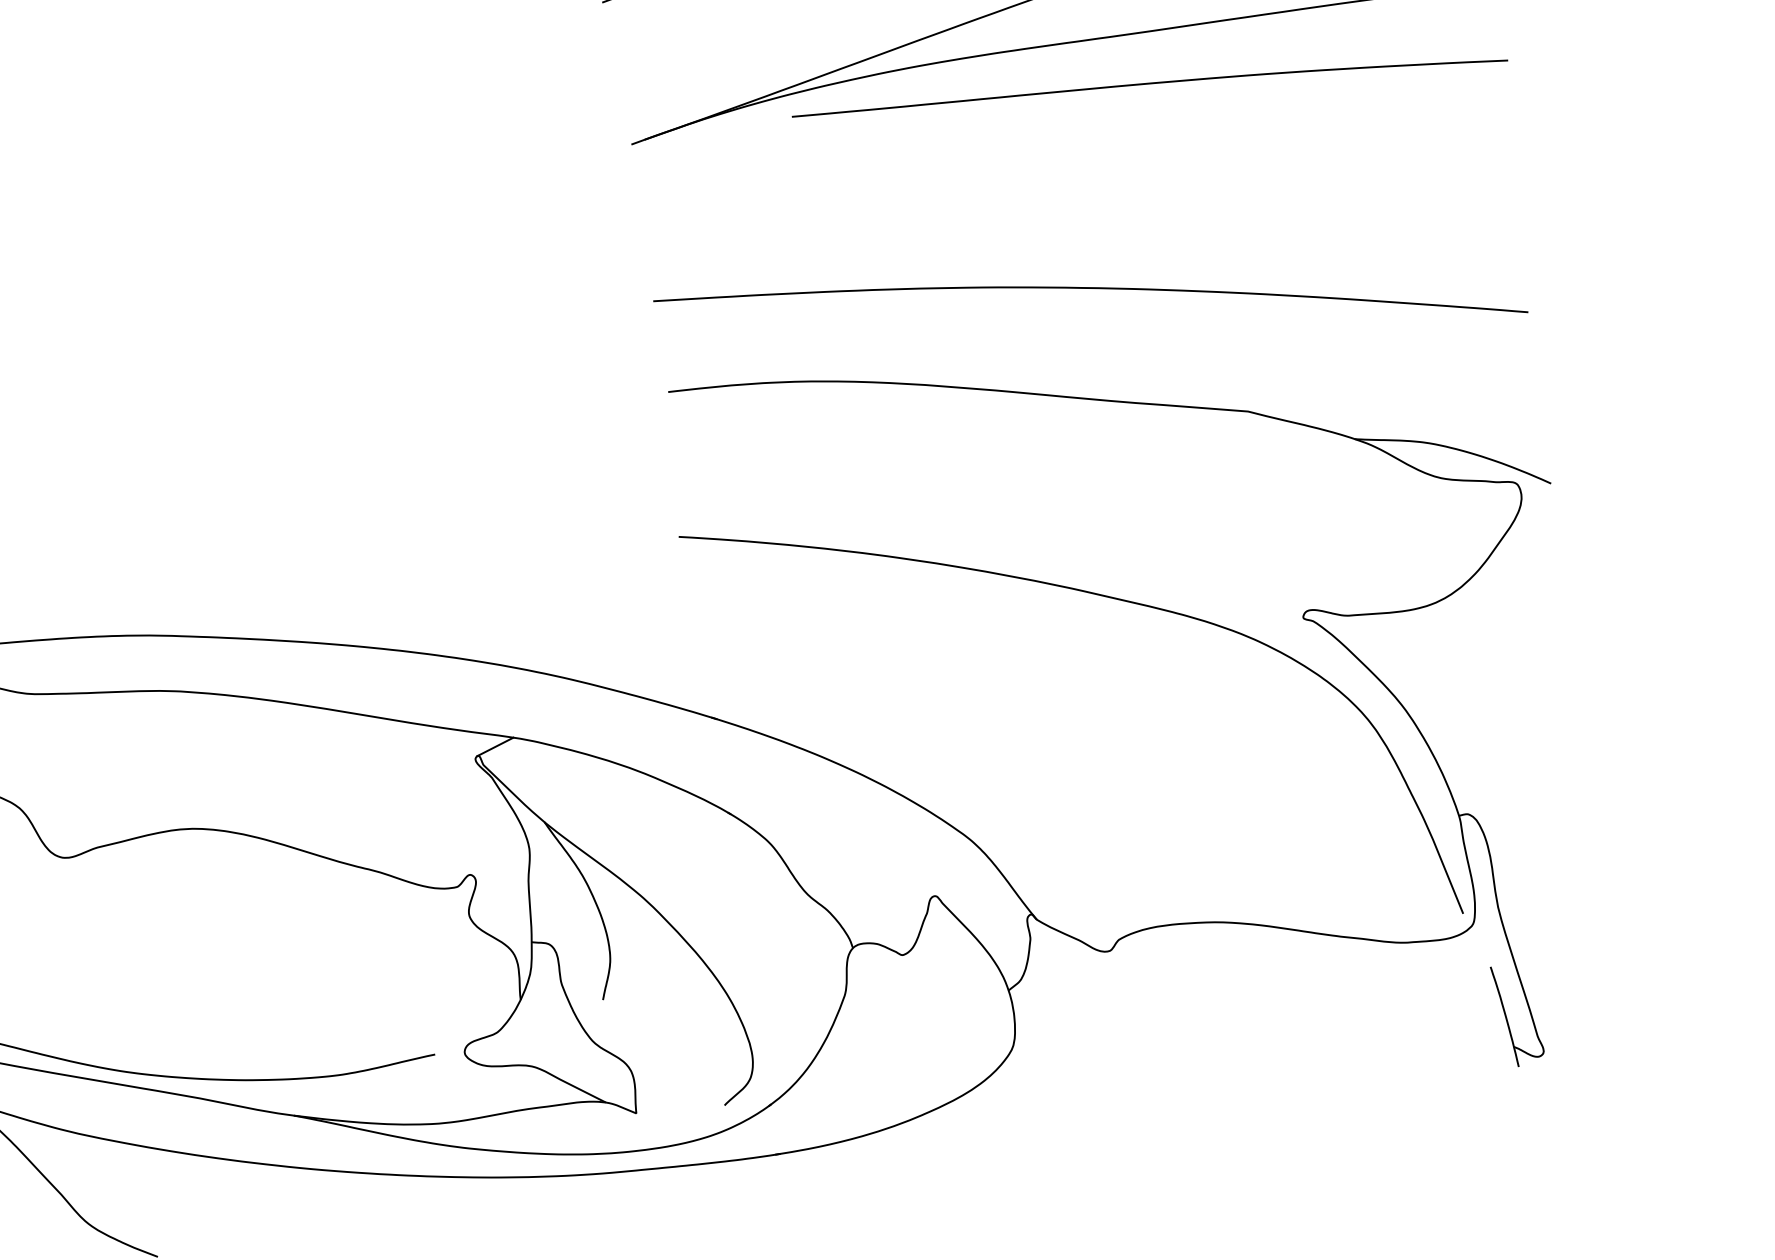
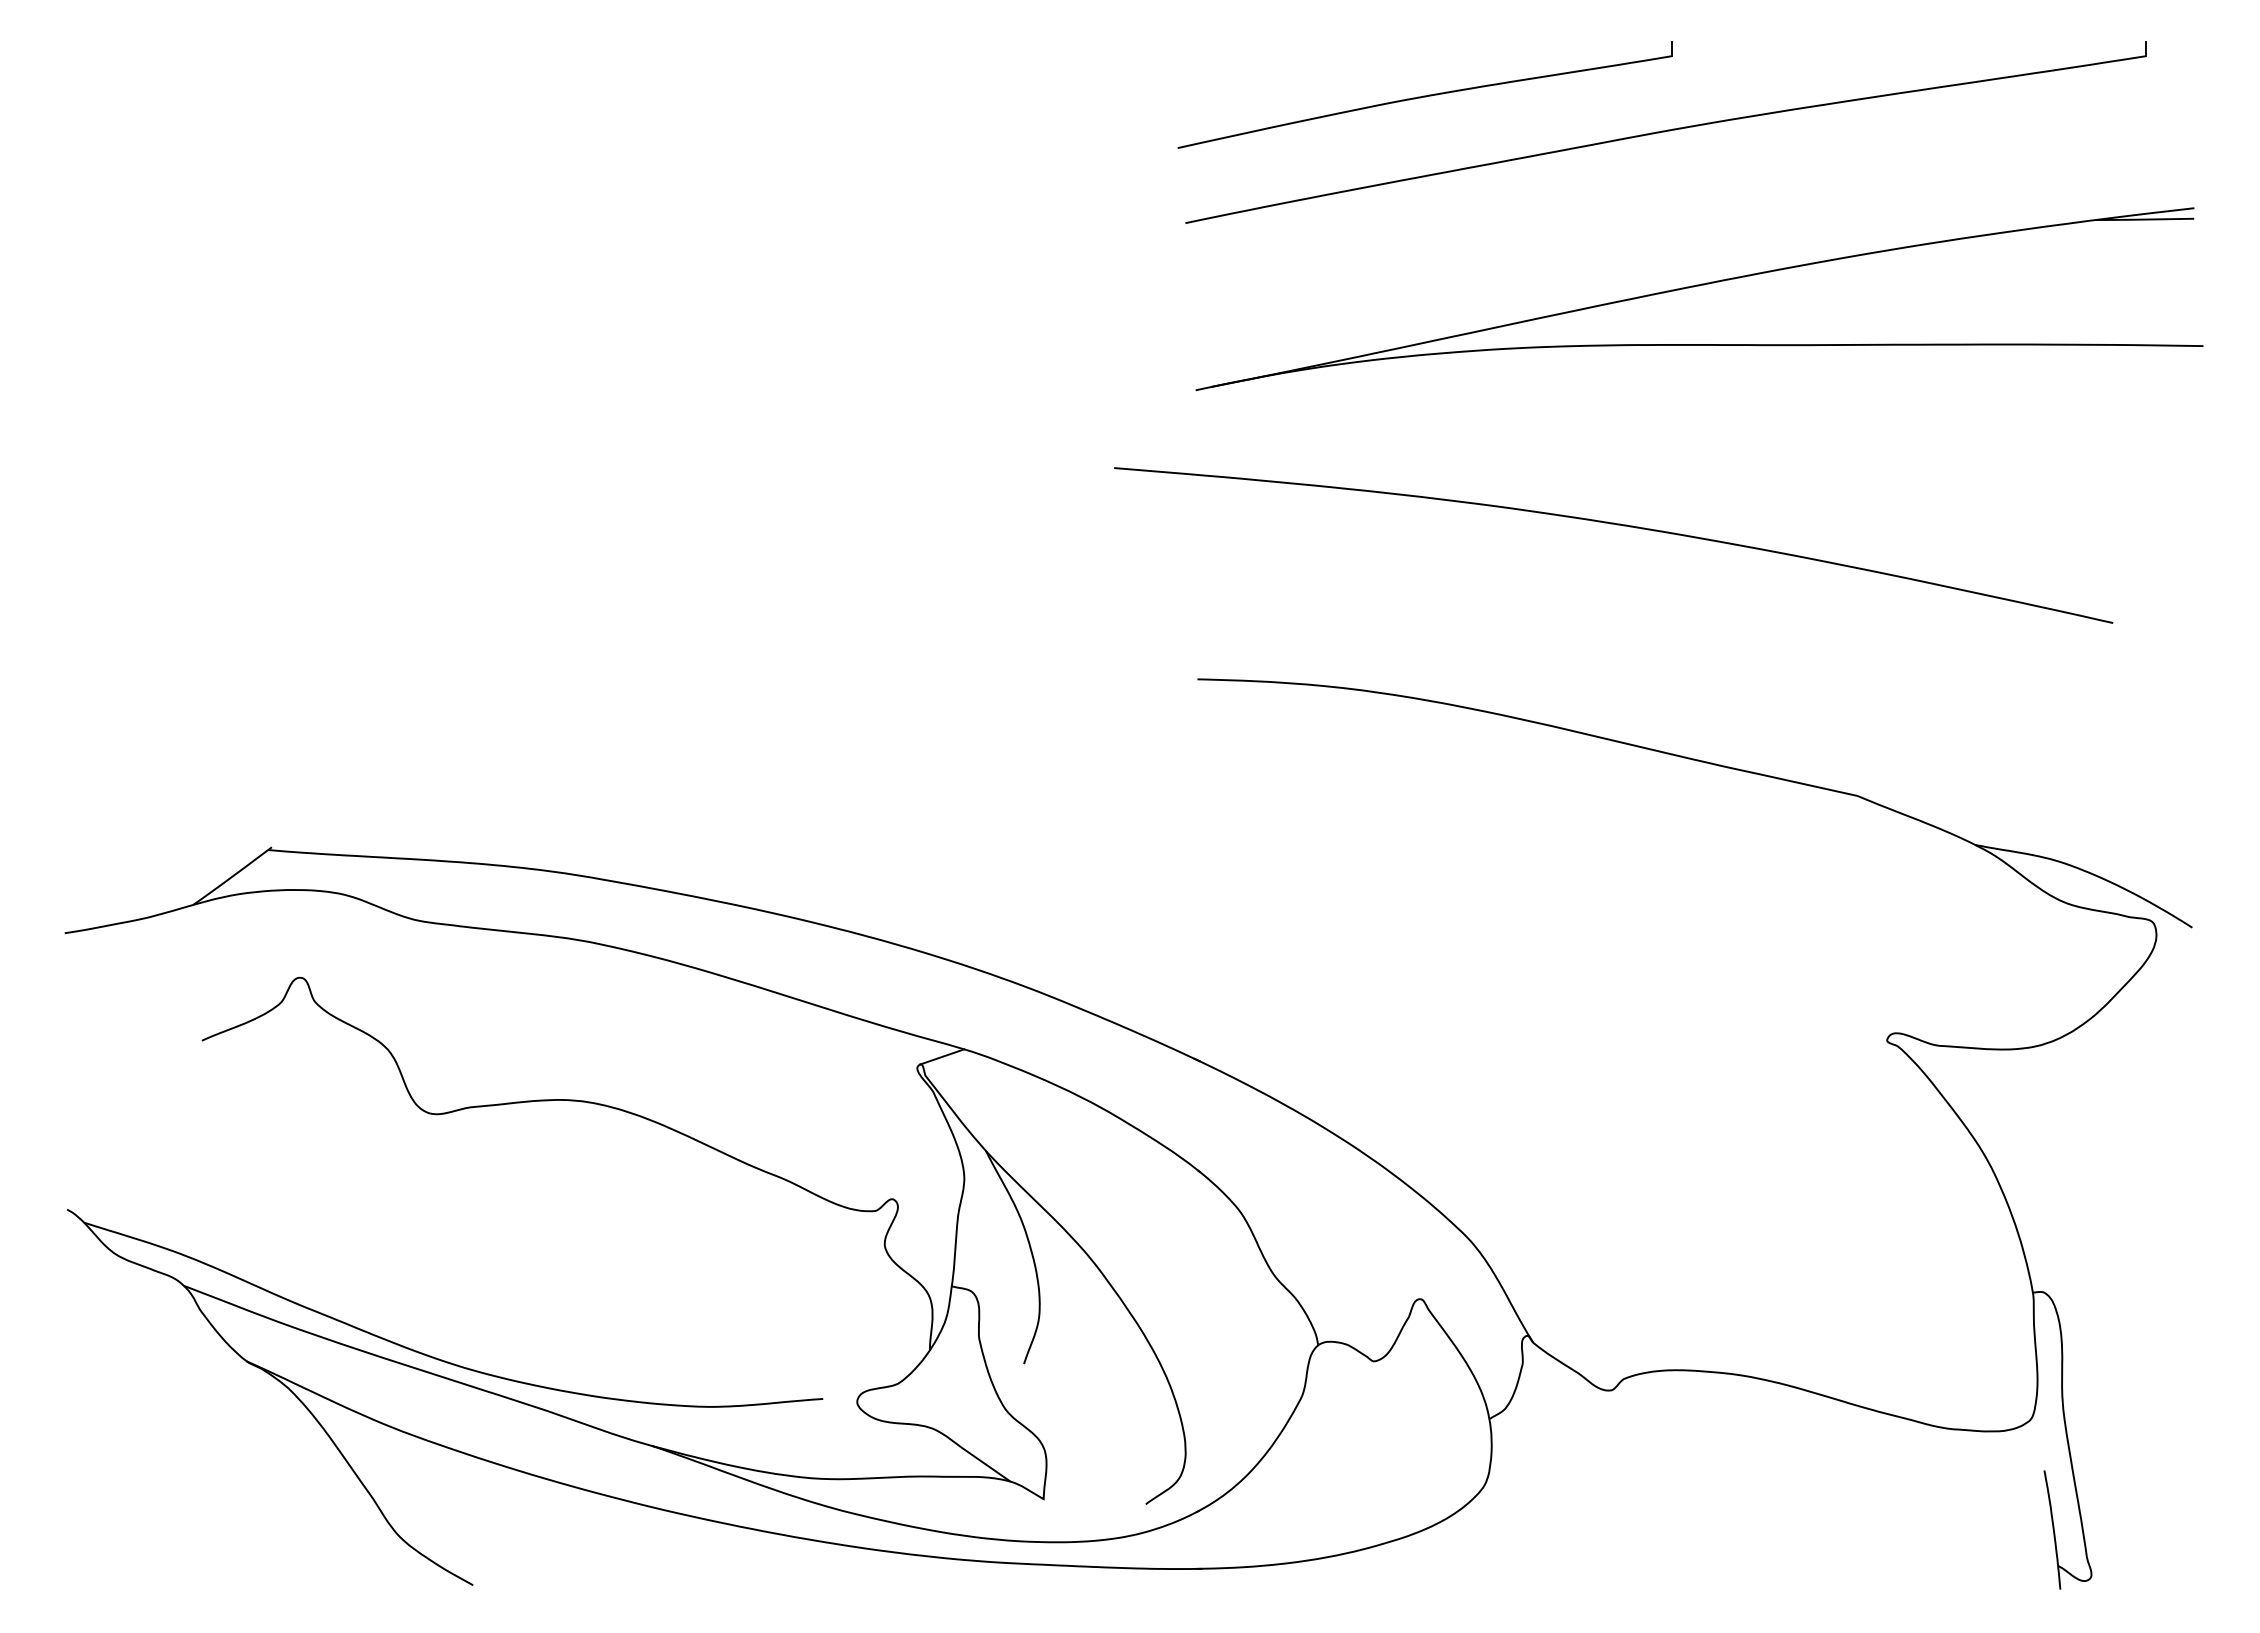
curve: (1149, 84) -> (1797, 405), removed
curve: (1091, 289) -> (1617, 525), moved
curve: (1096, 595) -> (1654, 981), removed

